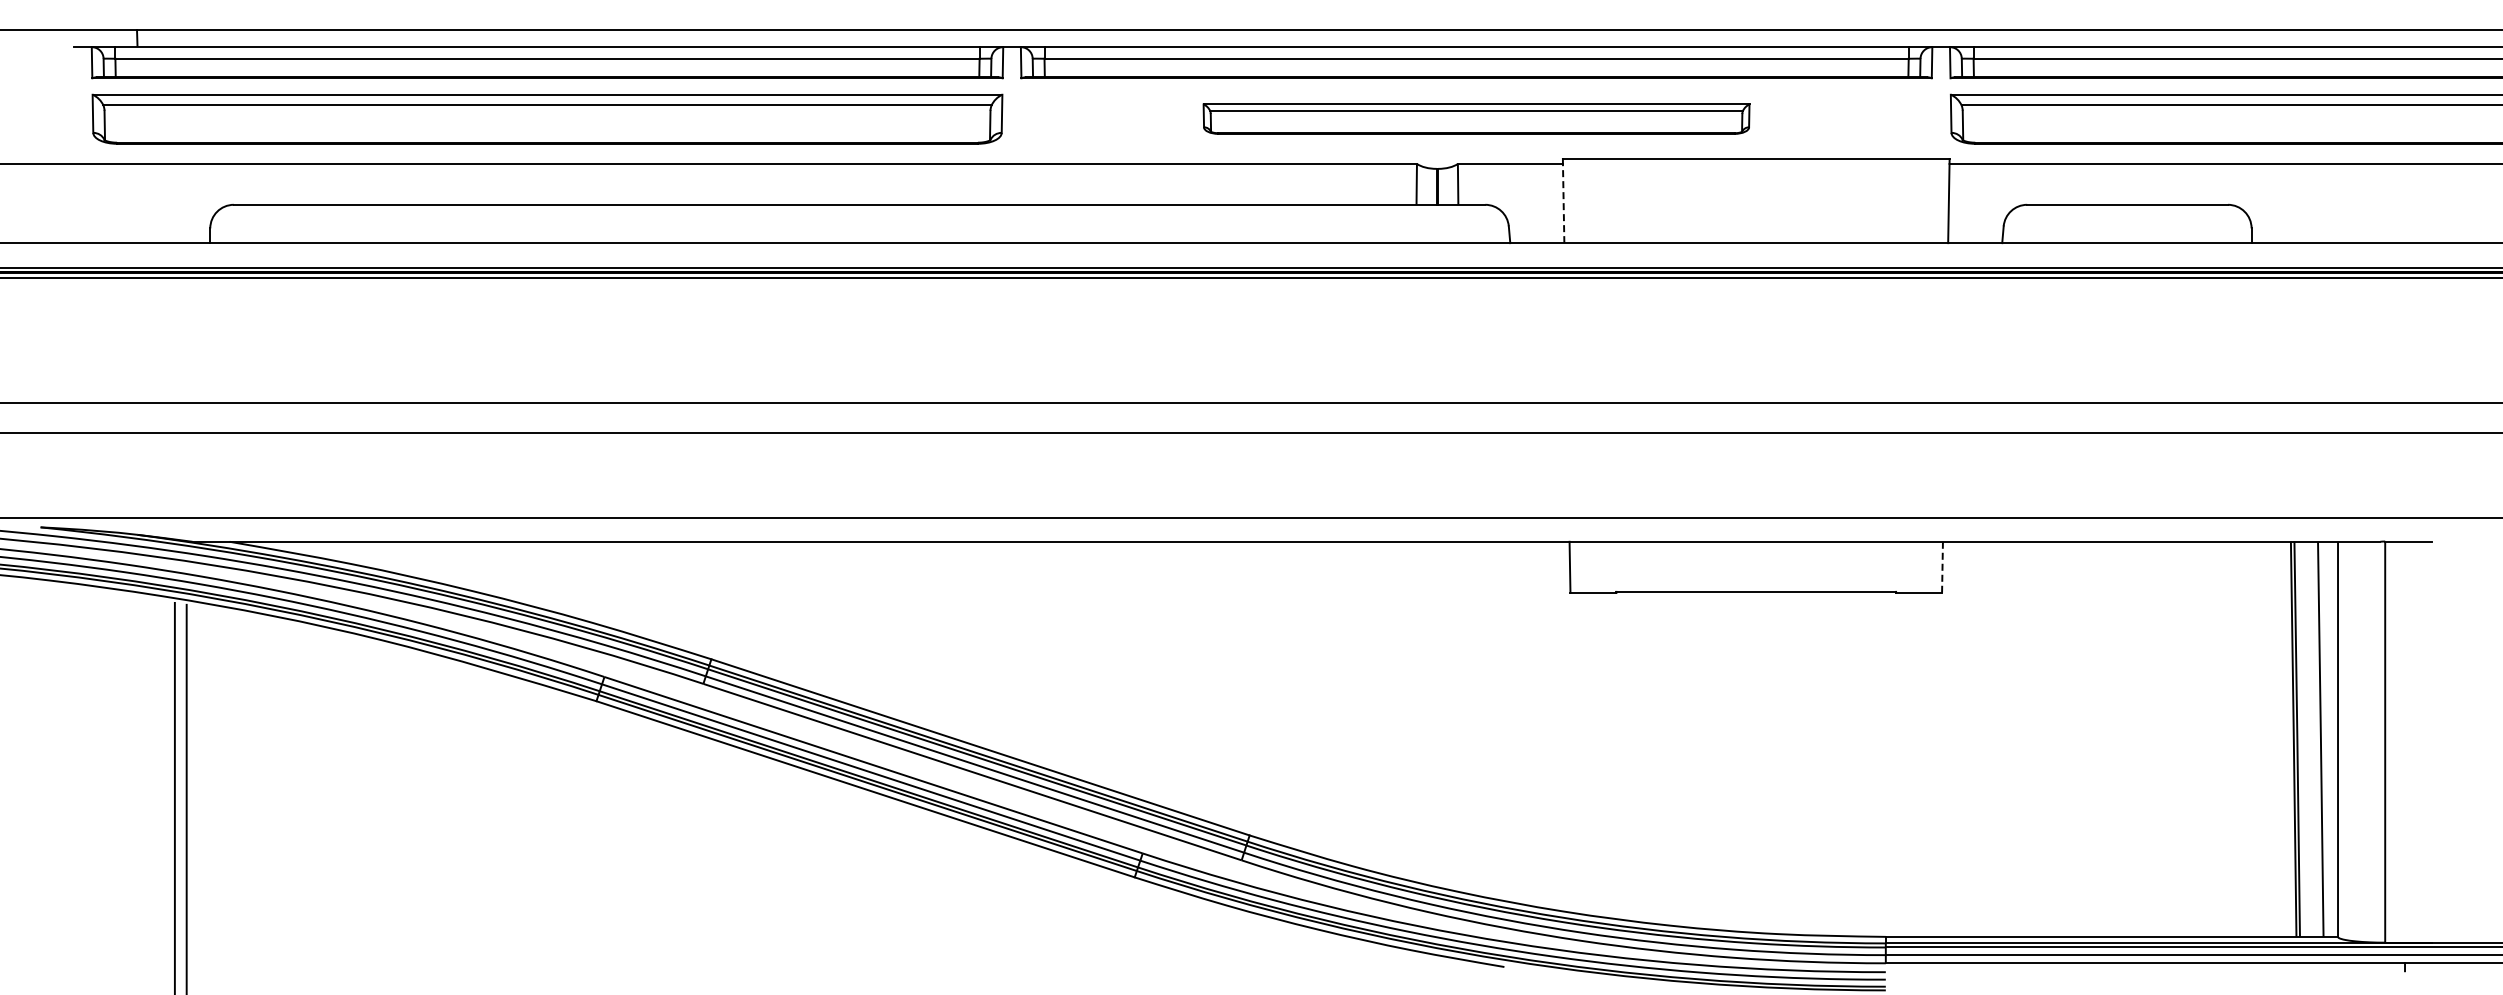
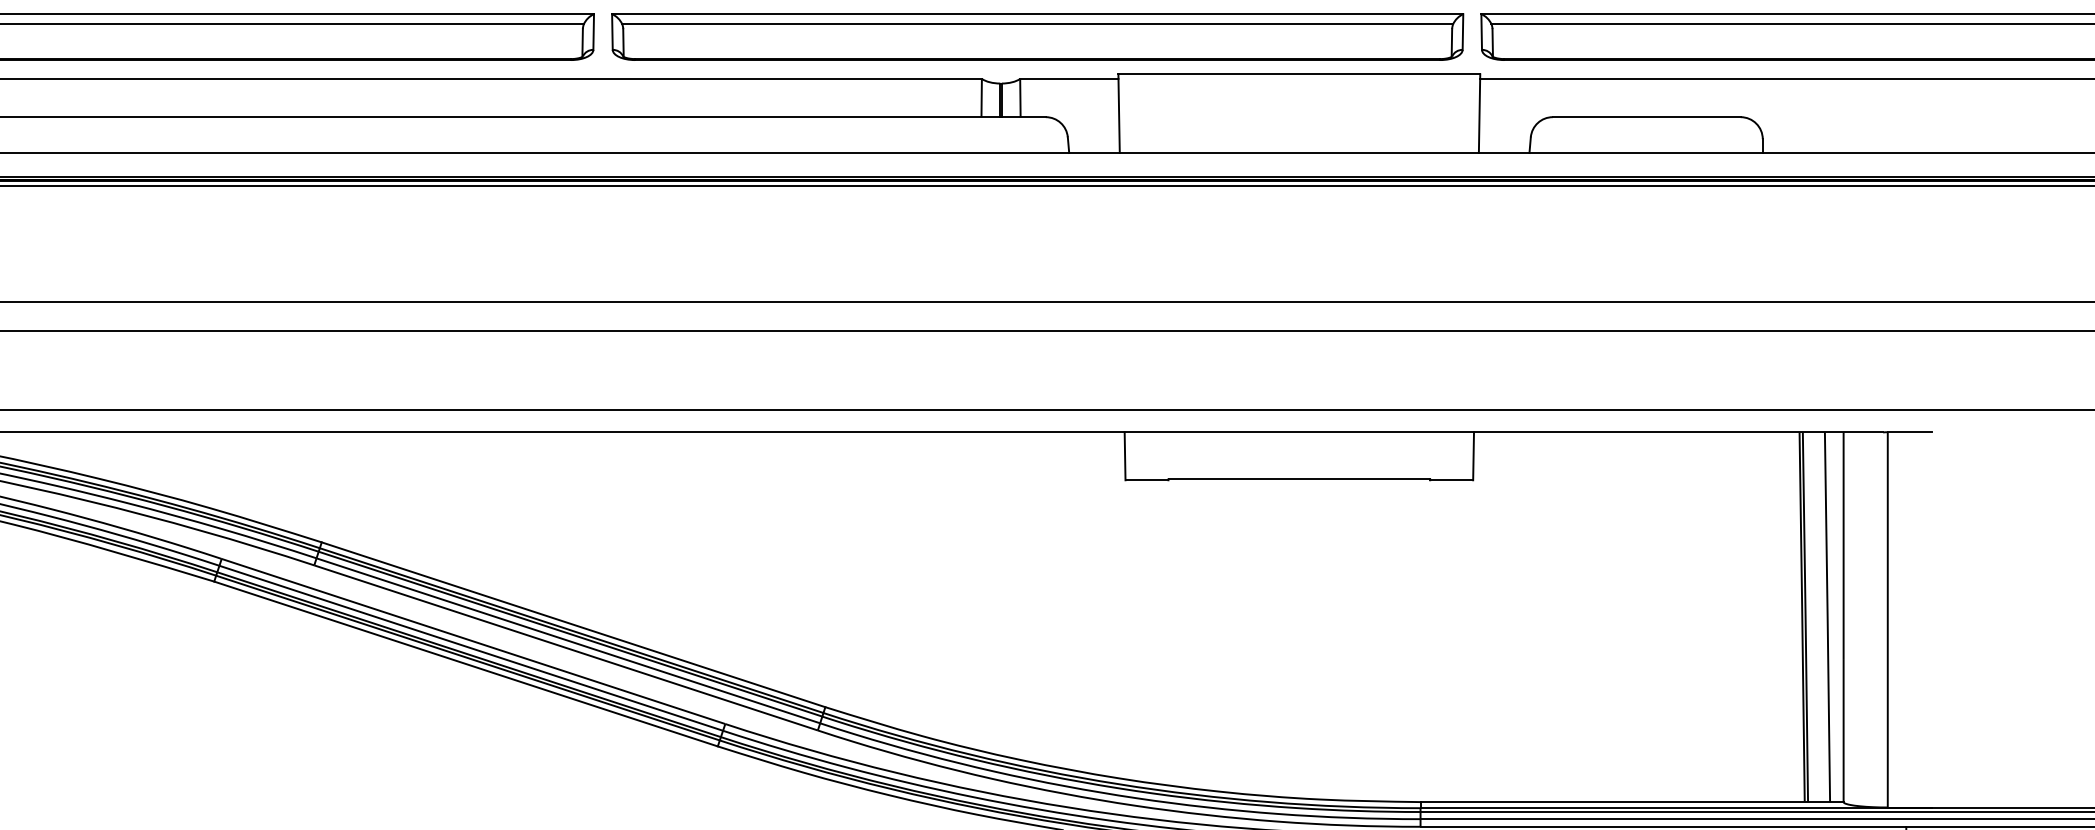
part: (1476, 118) -> (1037, 36), size x1.67
line: (1563, 203) -> (1118, 115), dashed -> solid
line: (1942, 567) -> (1473, 456), dashed -> solid

